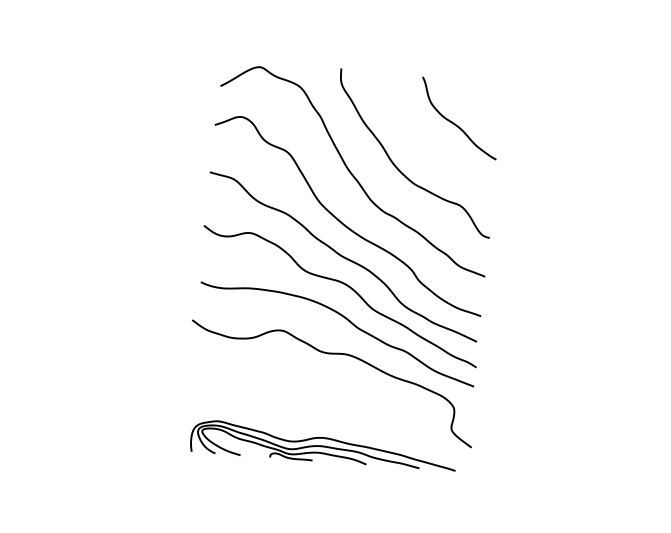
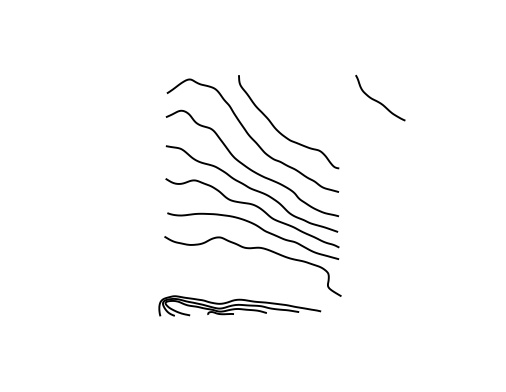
curve: (457, 124) -> (379, 101), moved
part: (322, 447) -> (239, 305), moved

